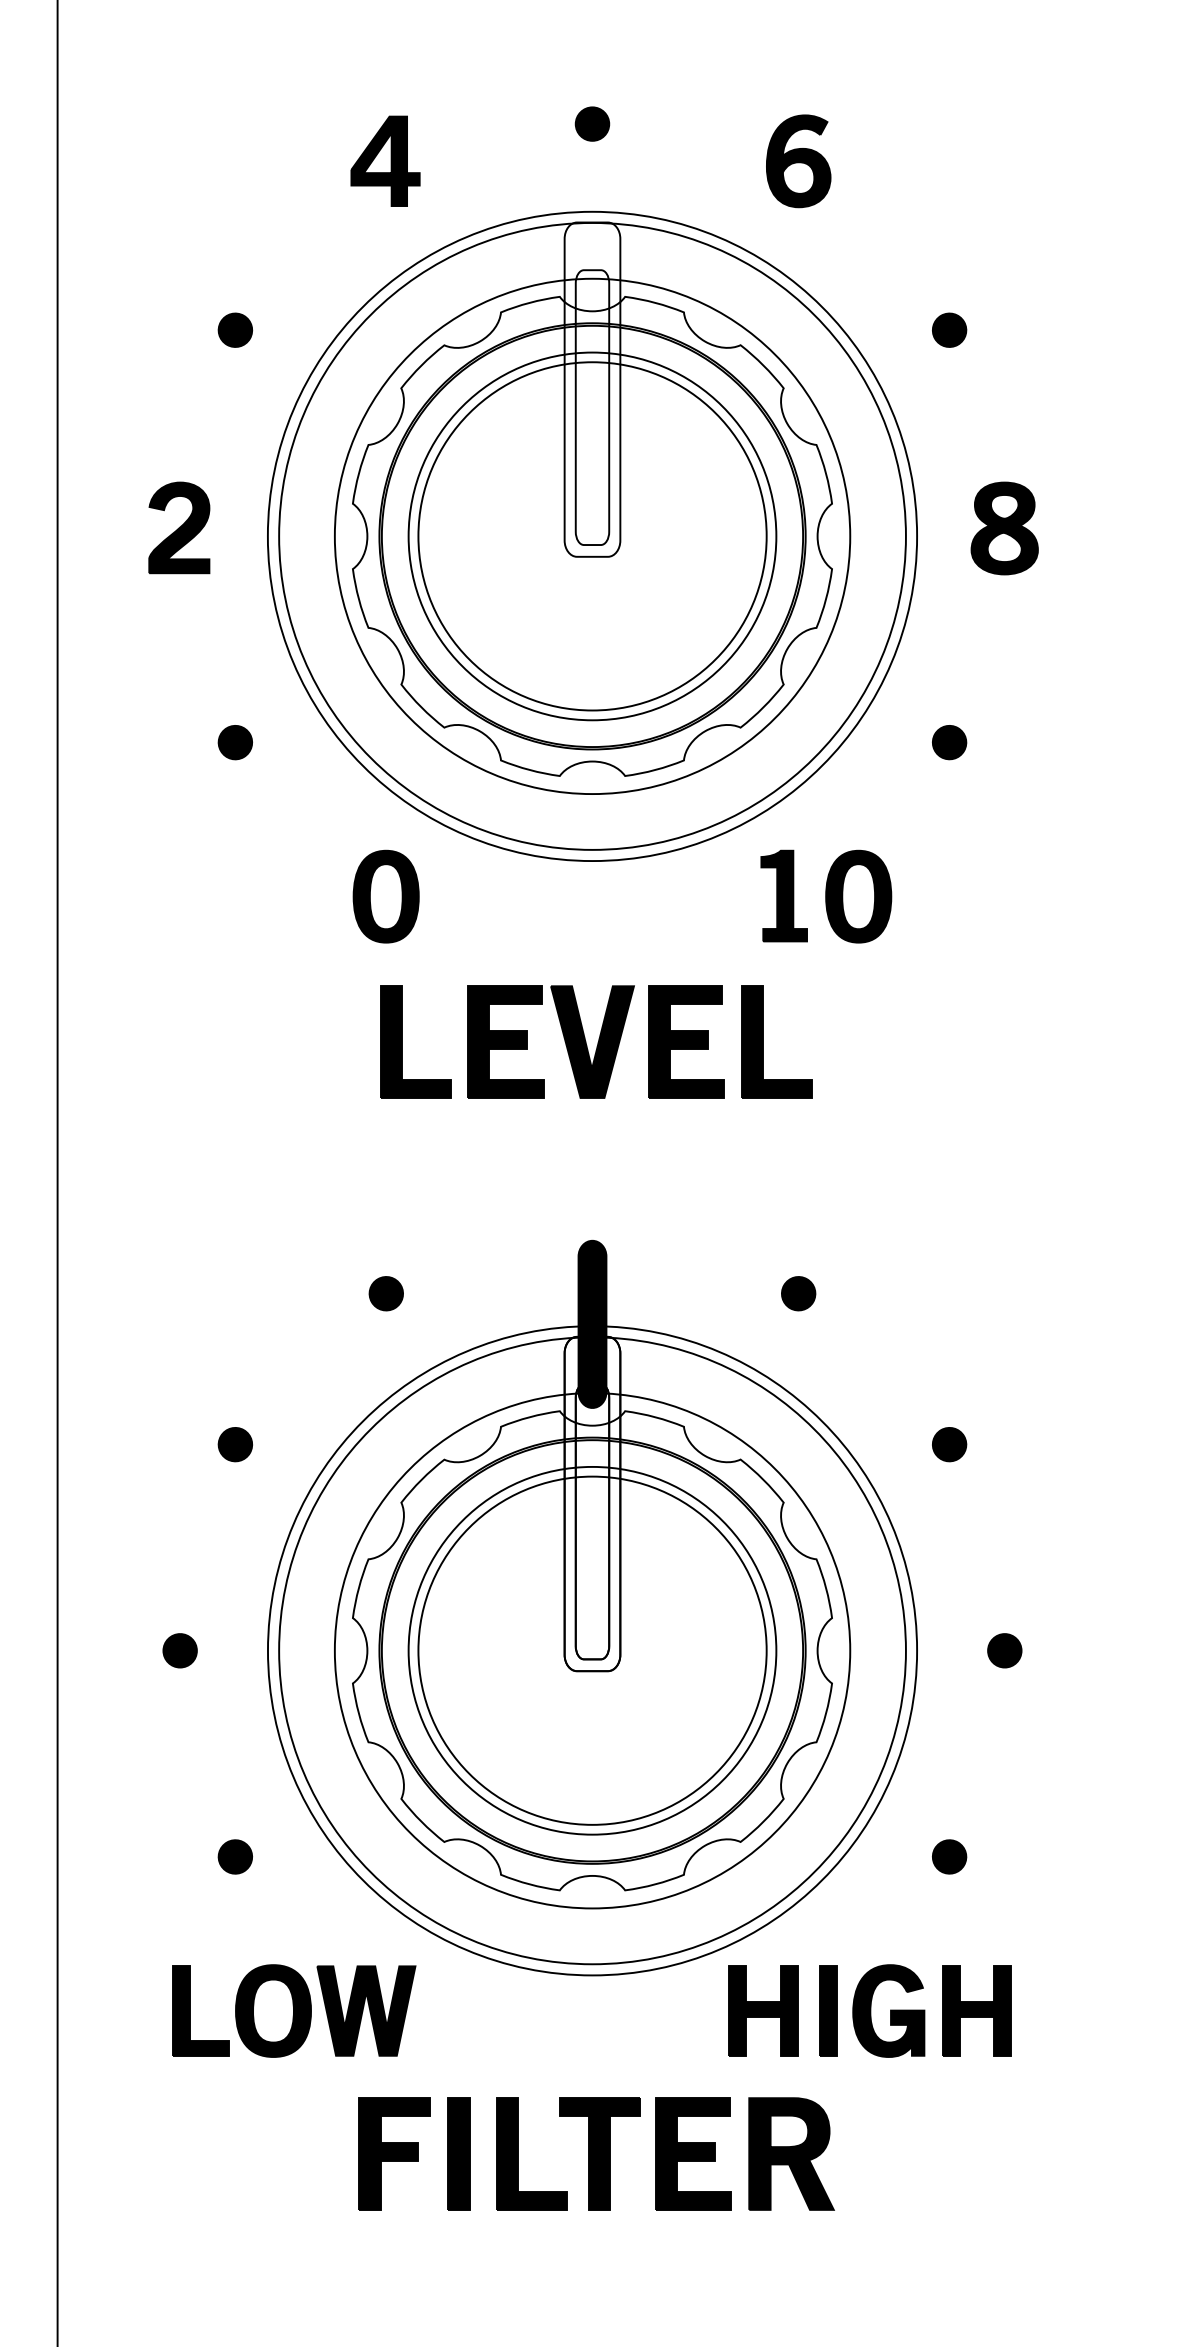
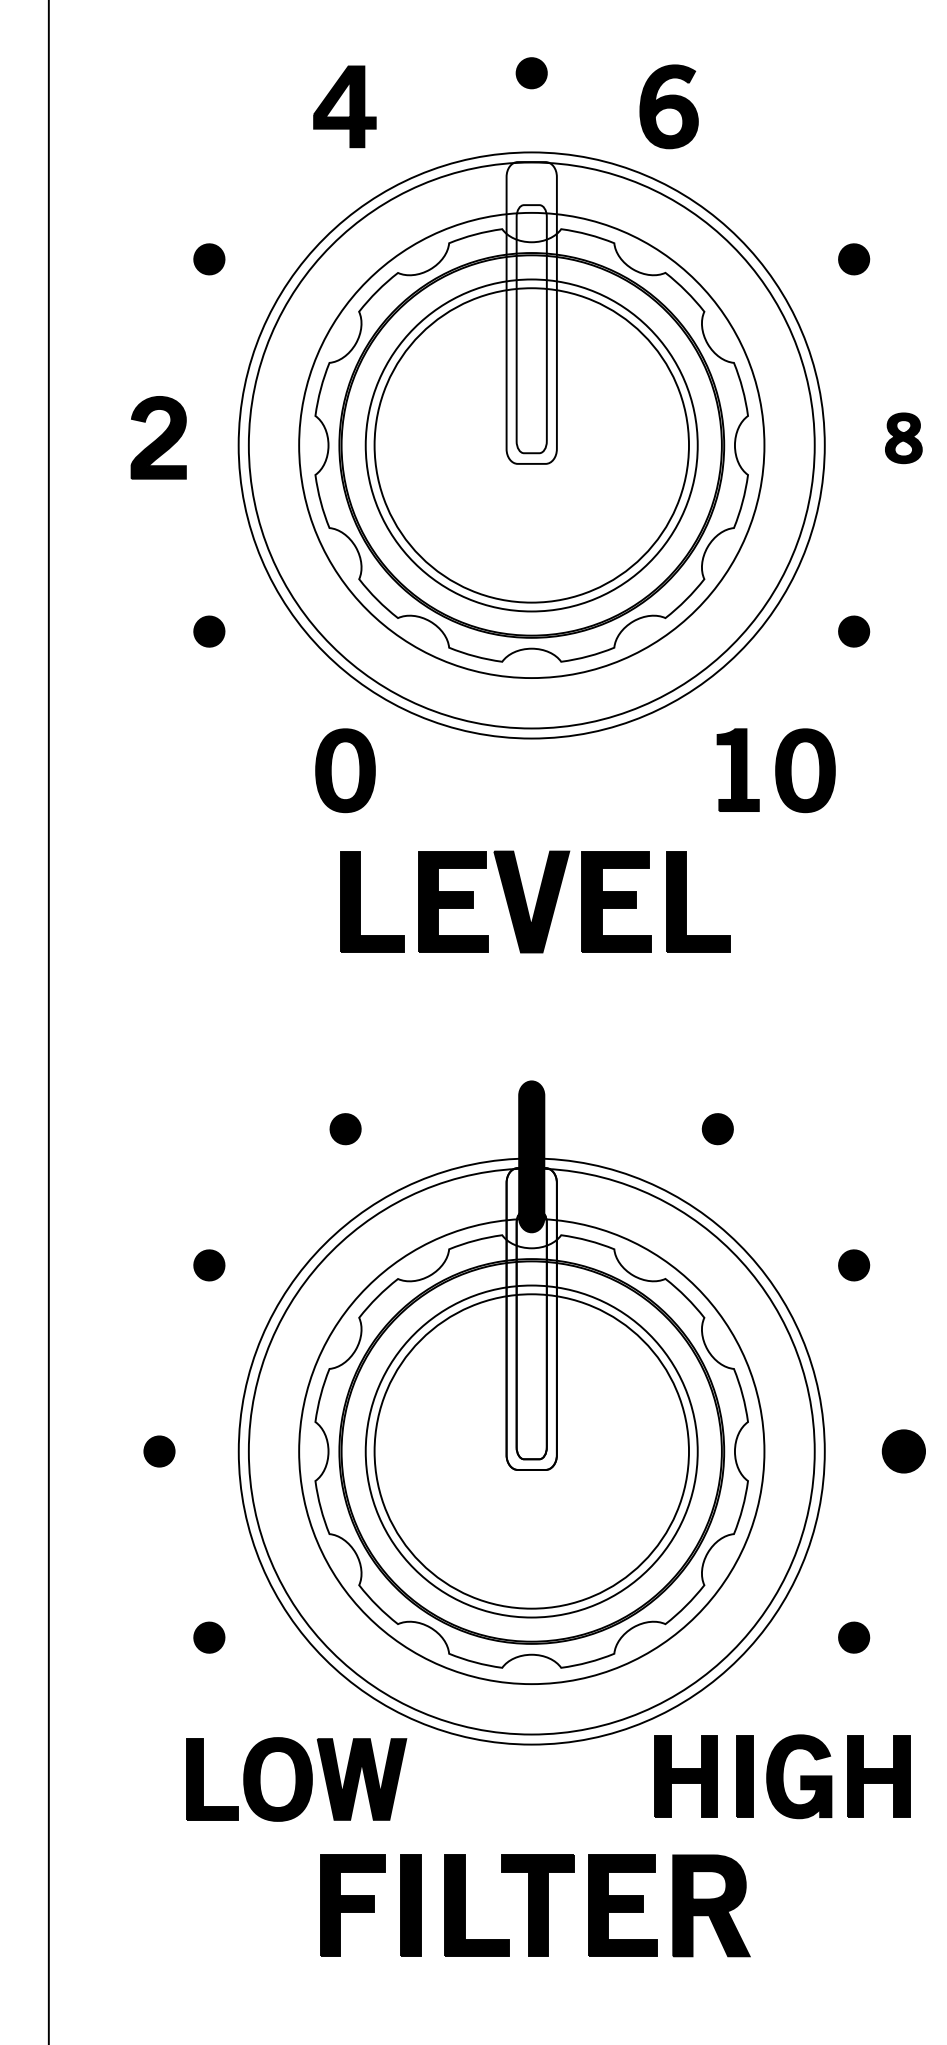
part: (798, 161) -> (668, 106), moved
part: (1004, 528) -> (903, 438), size x0.6
part: (826, 896) -> (776, 770), moved
part: (1004, 1650) -> (903, 1451), size x1.4
part: (294, 2010) -> (297, 1778), moved

